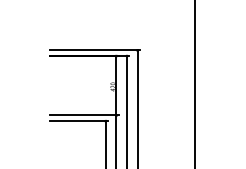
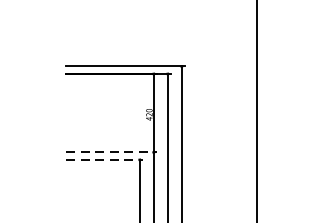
line: (84, 115) -> (111, 152), solid -> dashed
line: (78, 121) -> (103, 160), solid -> dashed

